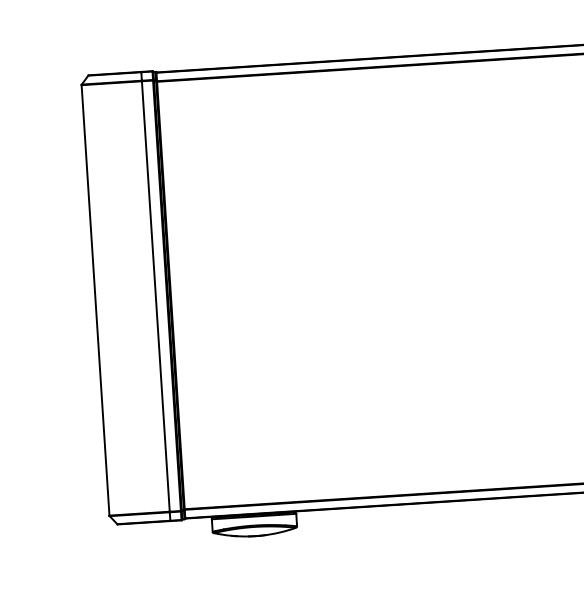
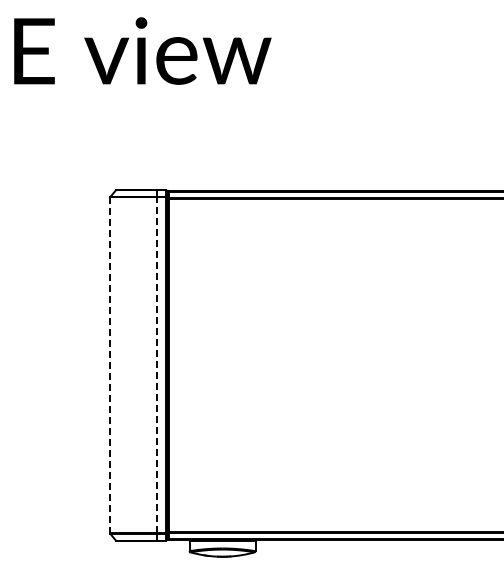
line: (156, 295) -> (157, 364), solid -> dashed
line: (95, 300) -> (110, 365), solid -> dashed

